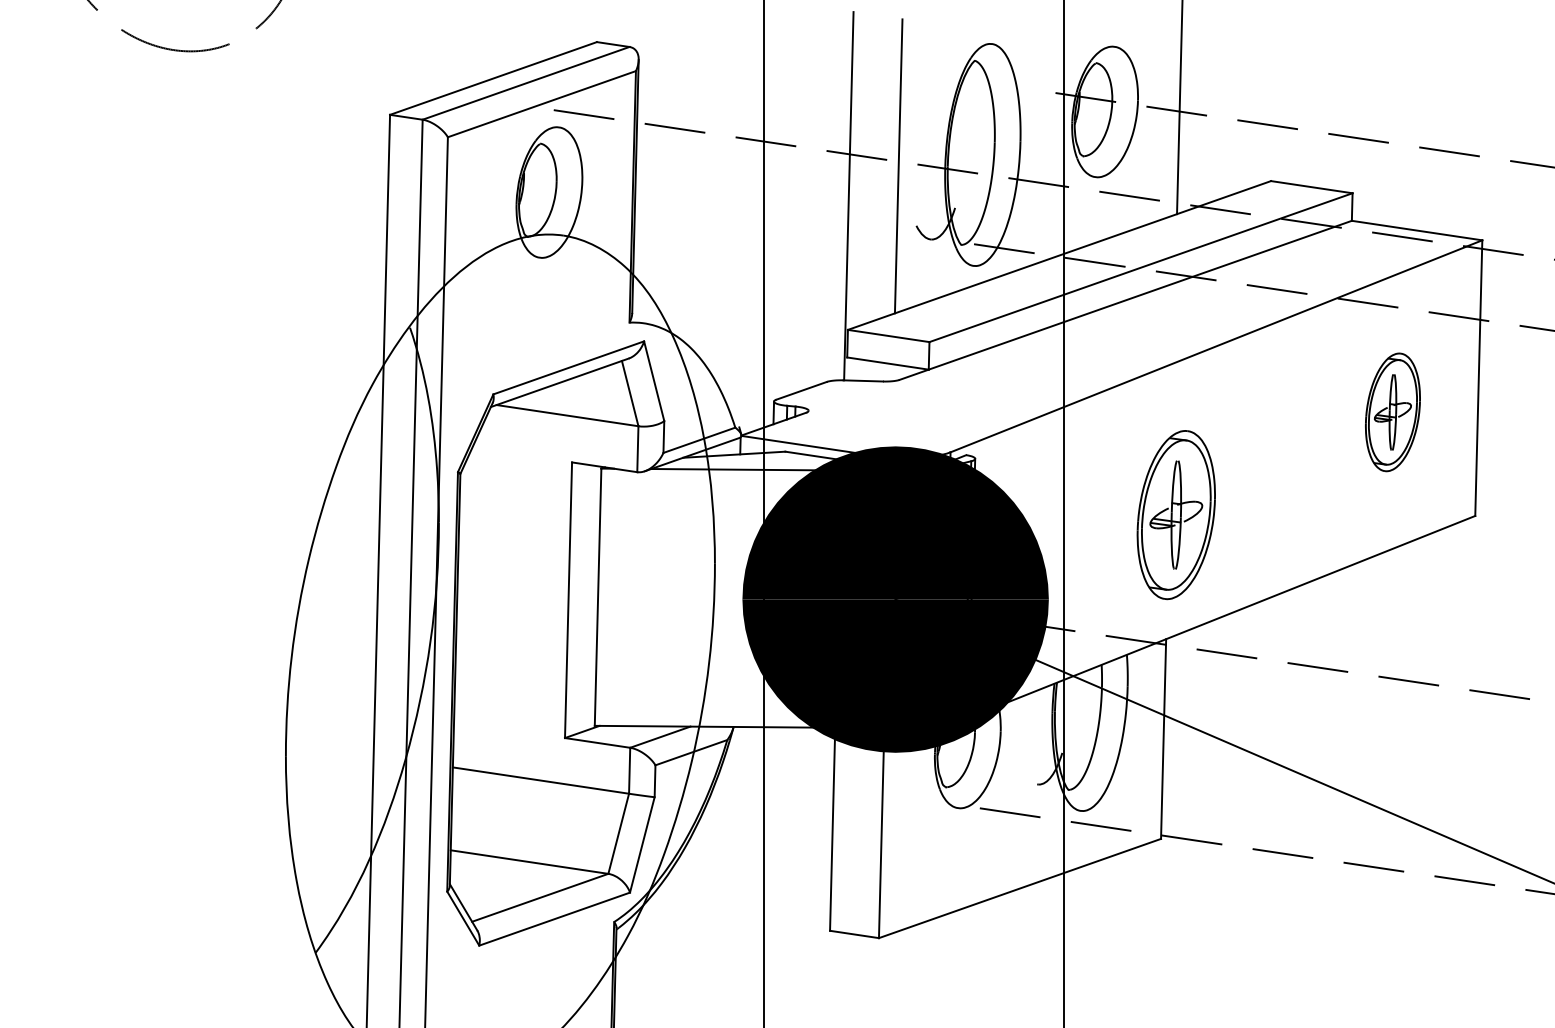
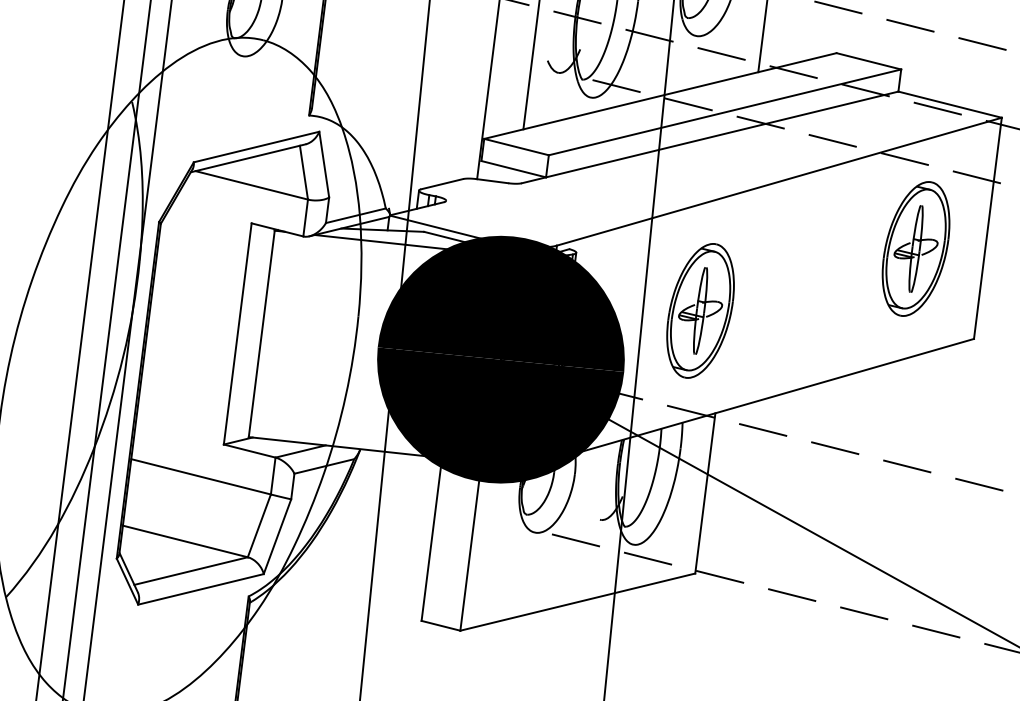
part: (1392, 412) -> (915, 249), size x1.43
part: (1175, 515) -> (699, 311), moved

